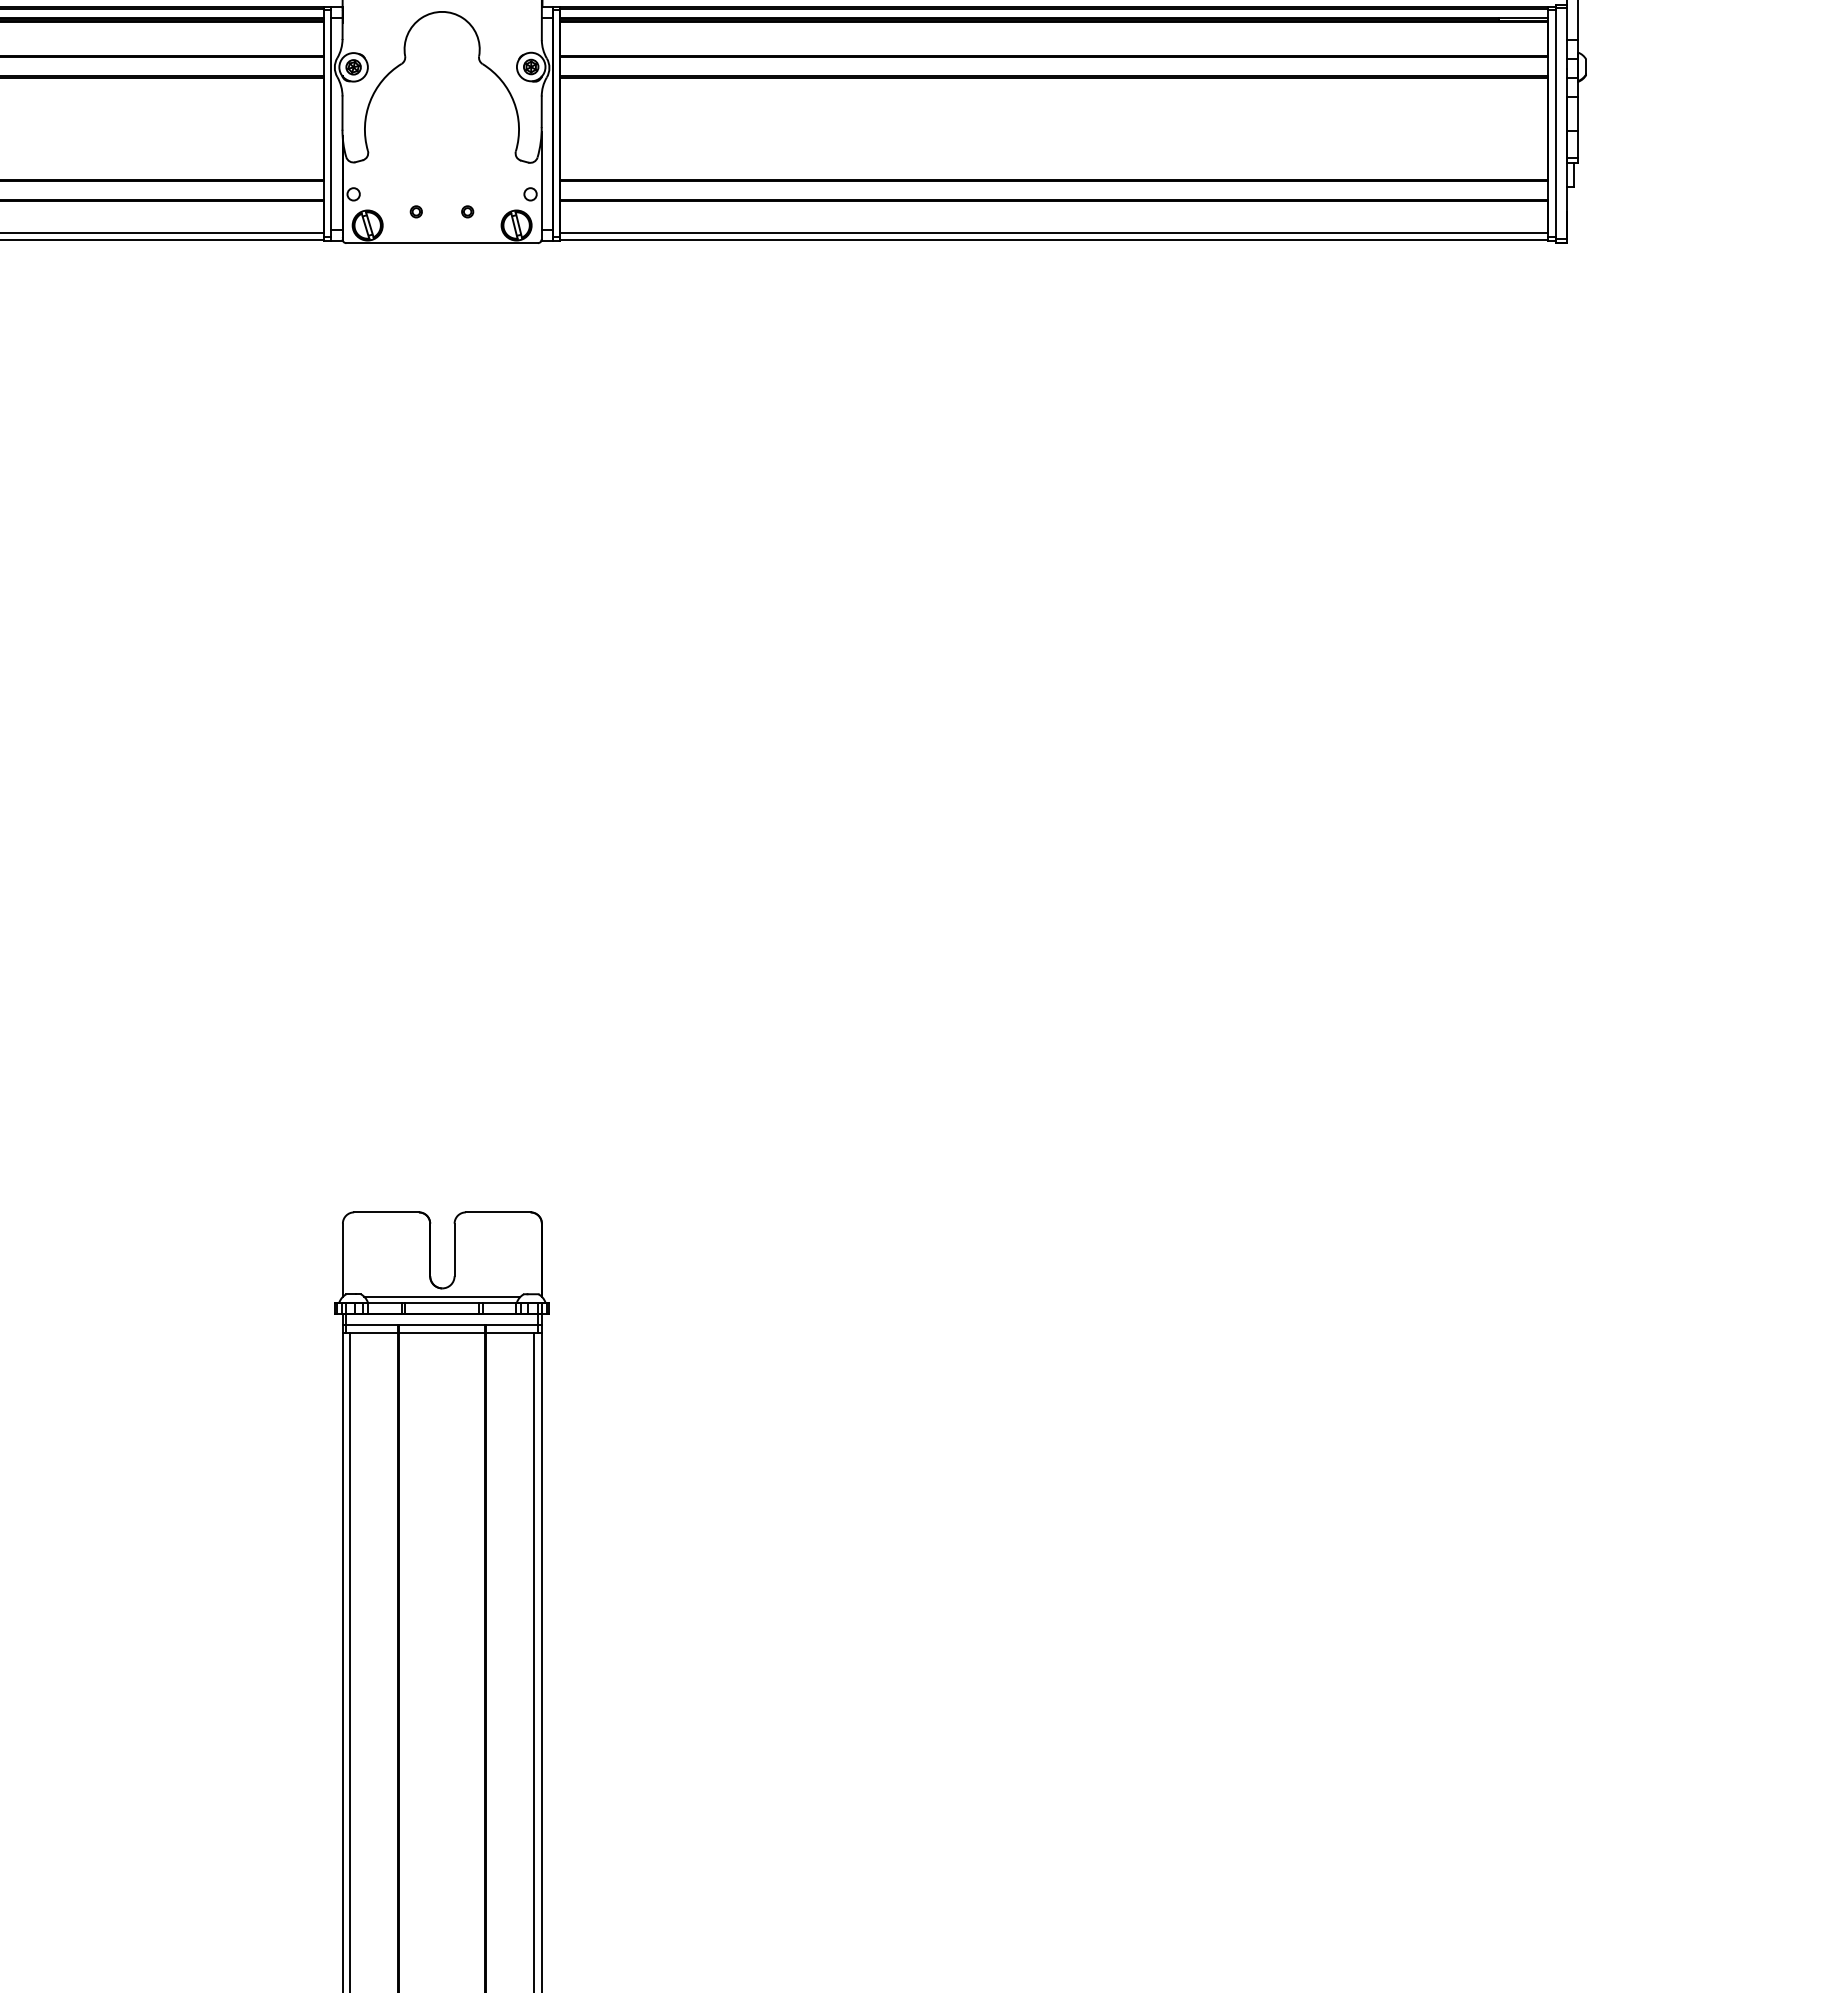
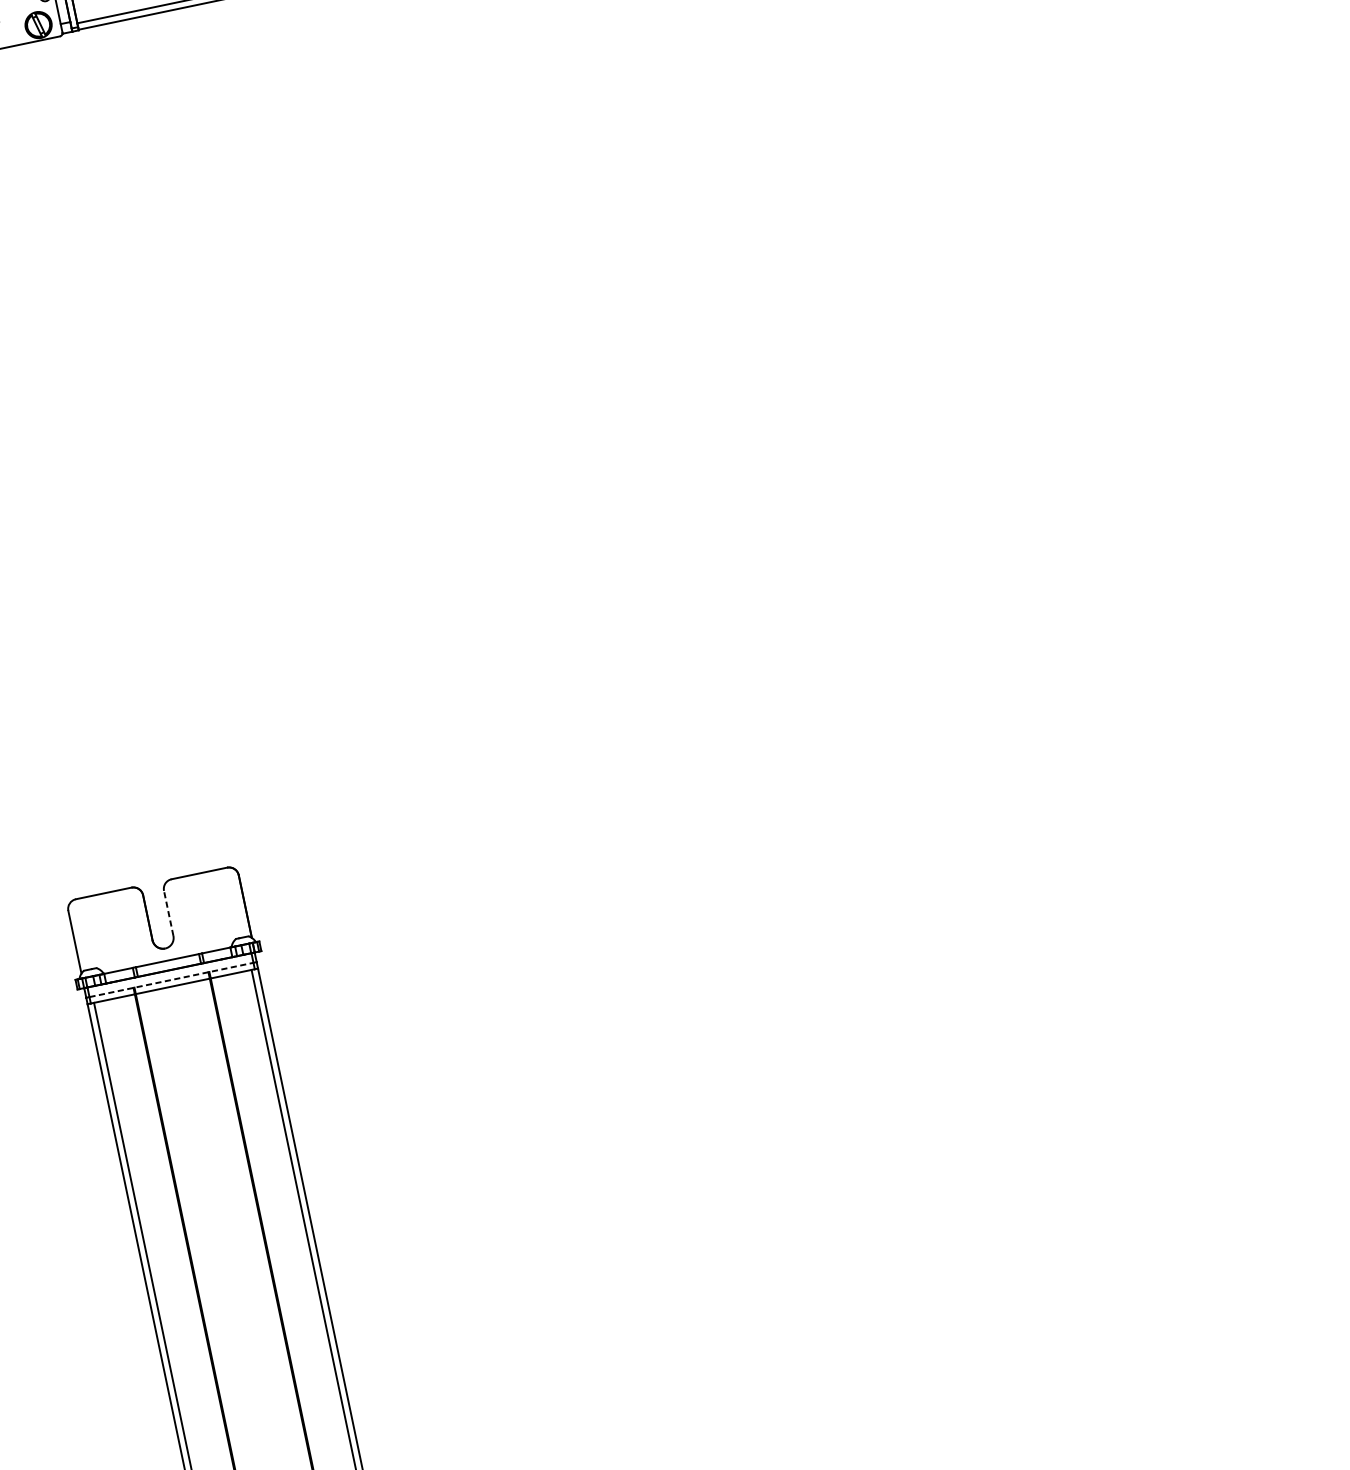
line: (454, 1249) -> (168, 913), solid -> dashed
line: (442, 1296) -> (166, 955), removed
line: (442, 1325) -> (171, 980), solid -> dashed

